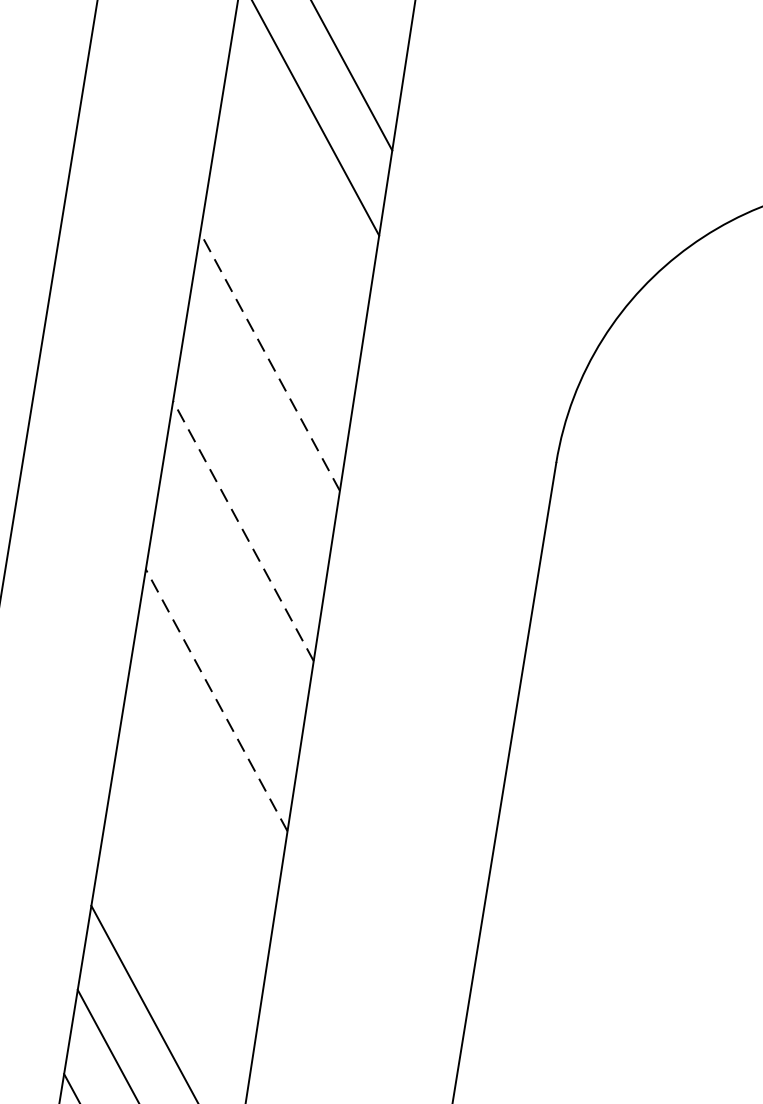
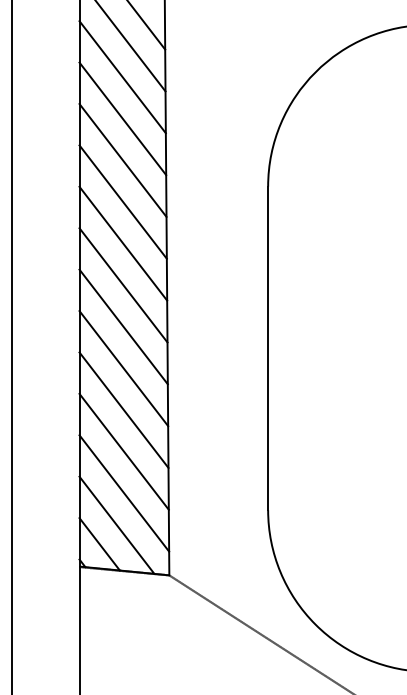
line: (296, 193) -> (122, 77), added
line: (282, 276) -> (122, 118), added
line: (269, 361) -> (122, 160), dashed -> solid
line: (255, 445) -> (122, 201), added
line: (243, 530) -> (123, 243), dashed -> solid
line: (229, 616) -> (123, 285), added
line: (216, 699) -> (123, 326), dashed -> solid
line: (202, 784) -> (123, 368), added
line: (189, 867) -> (123, 409), added
line: (175, 953) -> (123, 451), added

